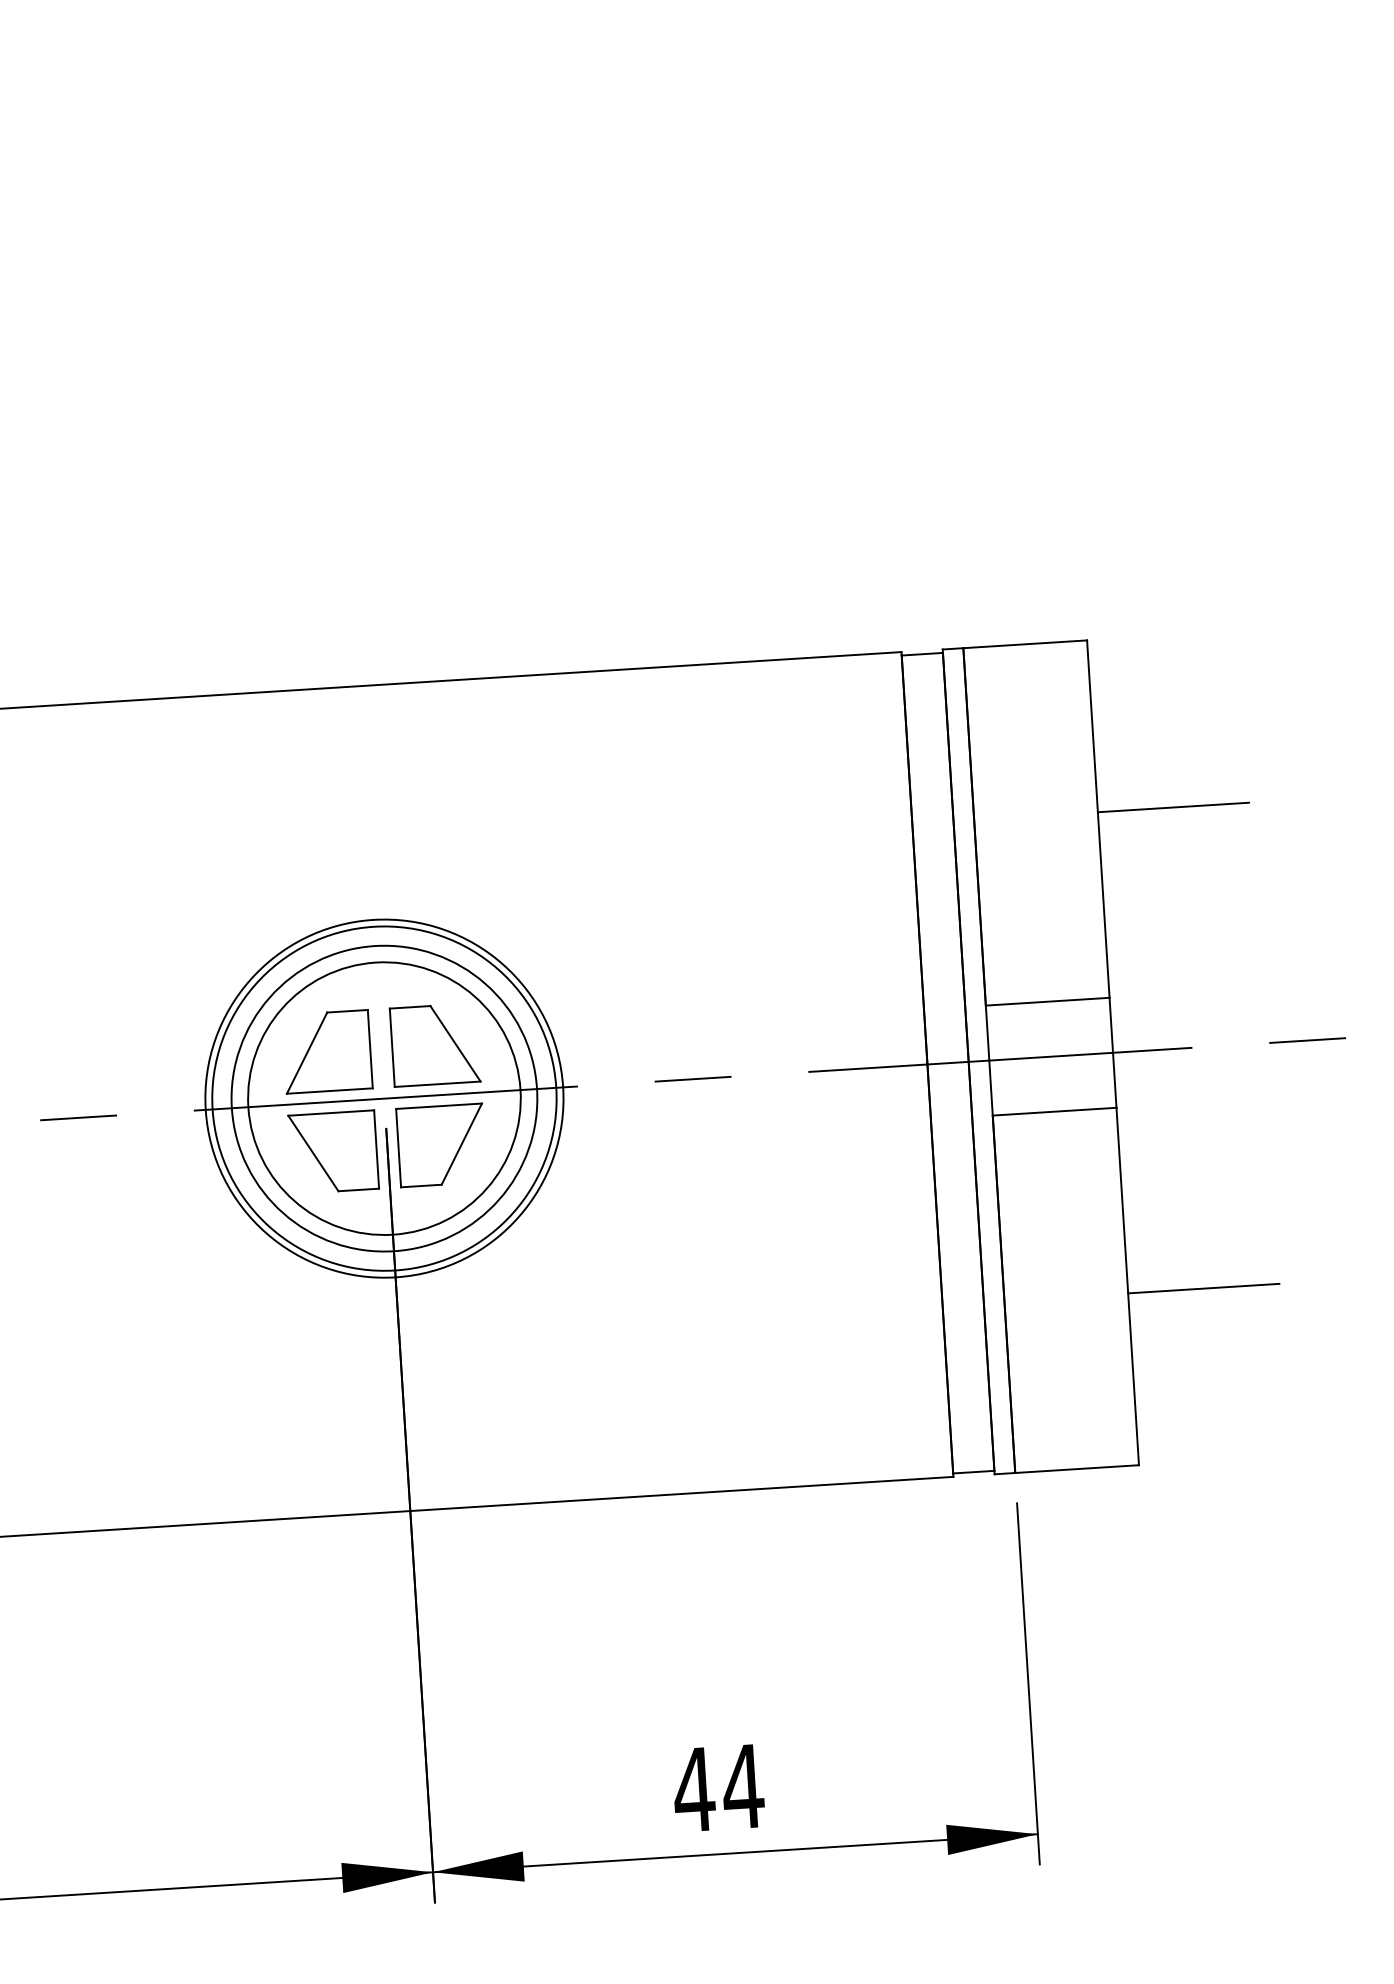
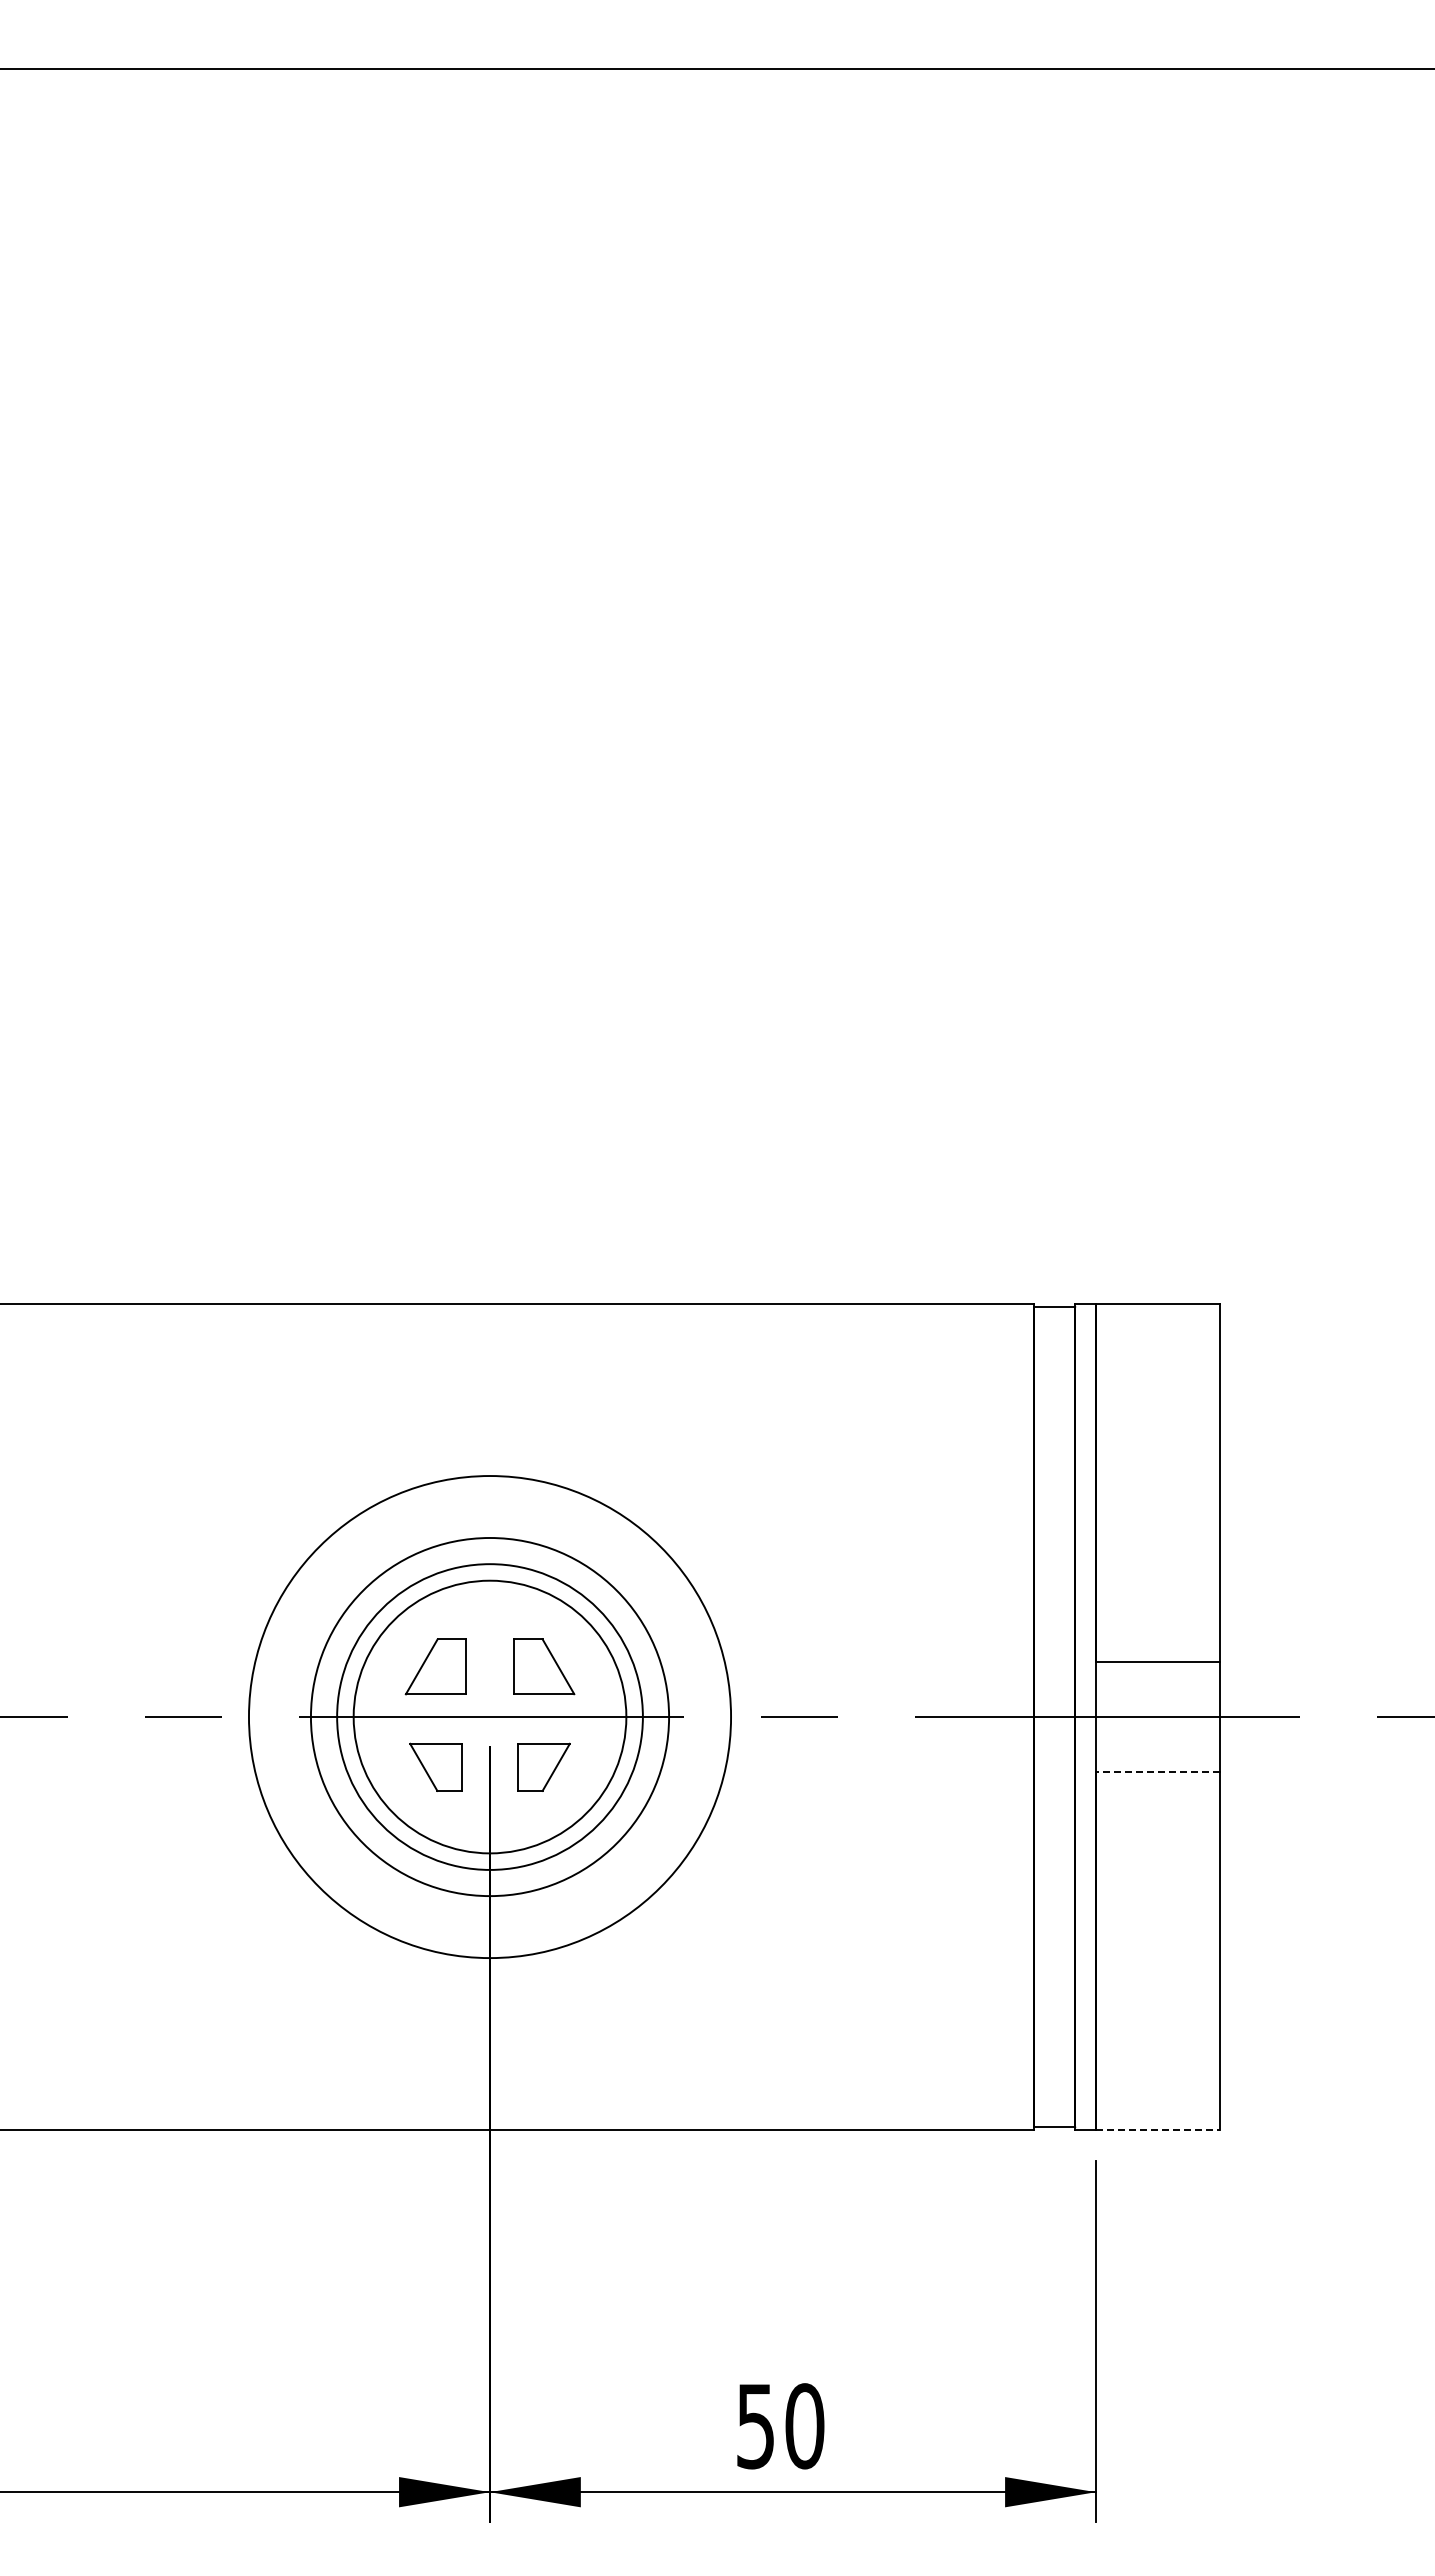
line: (1173, 807) -> (1295, 1476), removed
part: (435, 1044) -> (544, 1666), size x0.7
part: (326, 1051) -> (435, 1666), size x0.7
circle: (383, 1098) -> (489, 1716), size x1.4
line: (1055, 1112) -> (1158, 1772), solid -> dashed
part: (440, 1145) -> (543, 1767), size x0.6
part: (333, 1152) -> (435, 1767), size x0.6
line: (1203, 1289) -> (1295, 1958), removed
line: (1077, 1469) -> (1158, 2130), solid -> dashed
text: (718, 1788) -> (780, 2426), 44 -> 50

